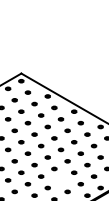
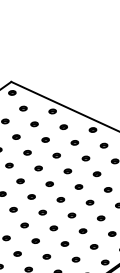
part: (60, 180) -> (82, 231), added

